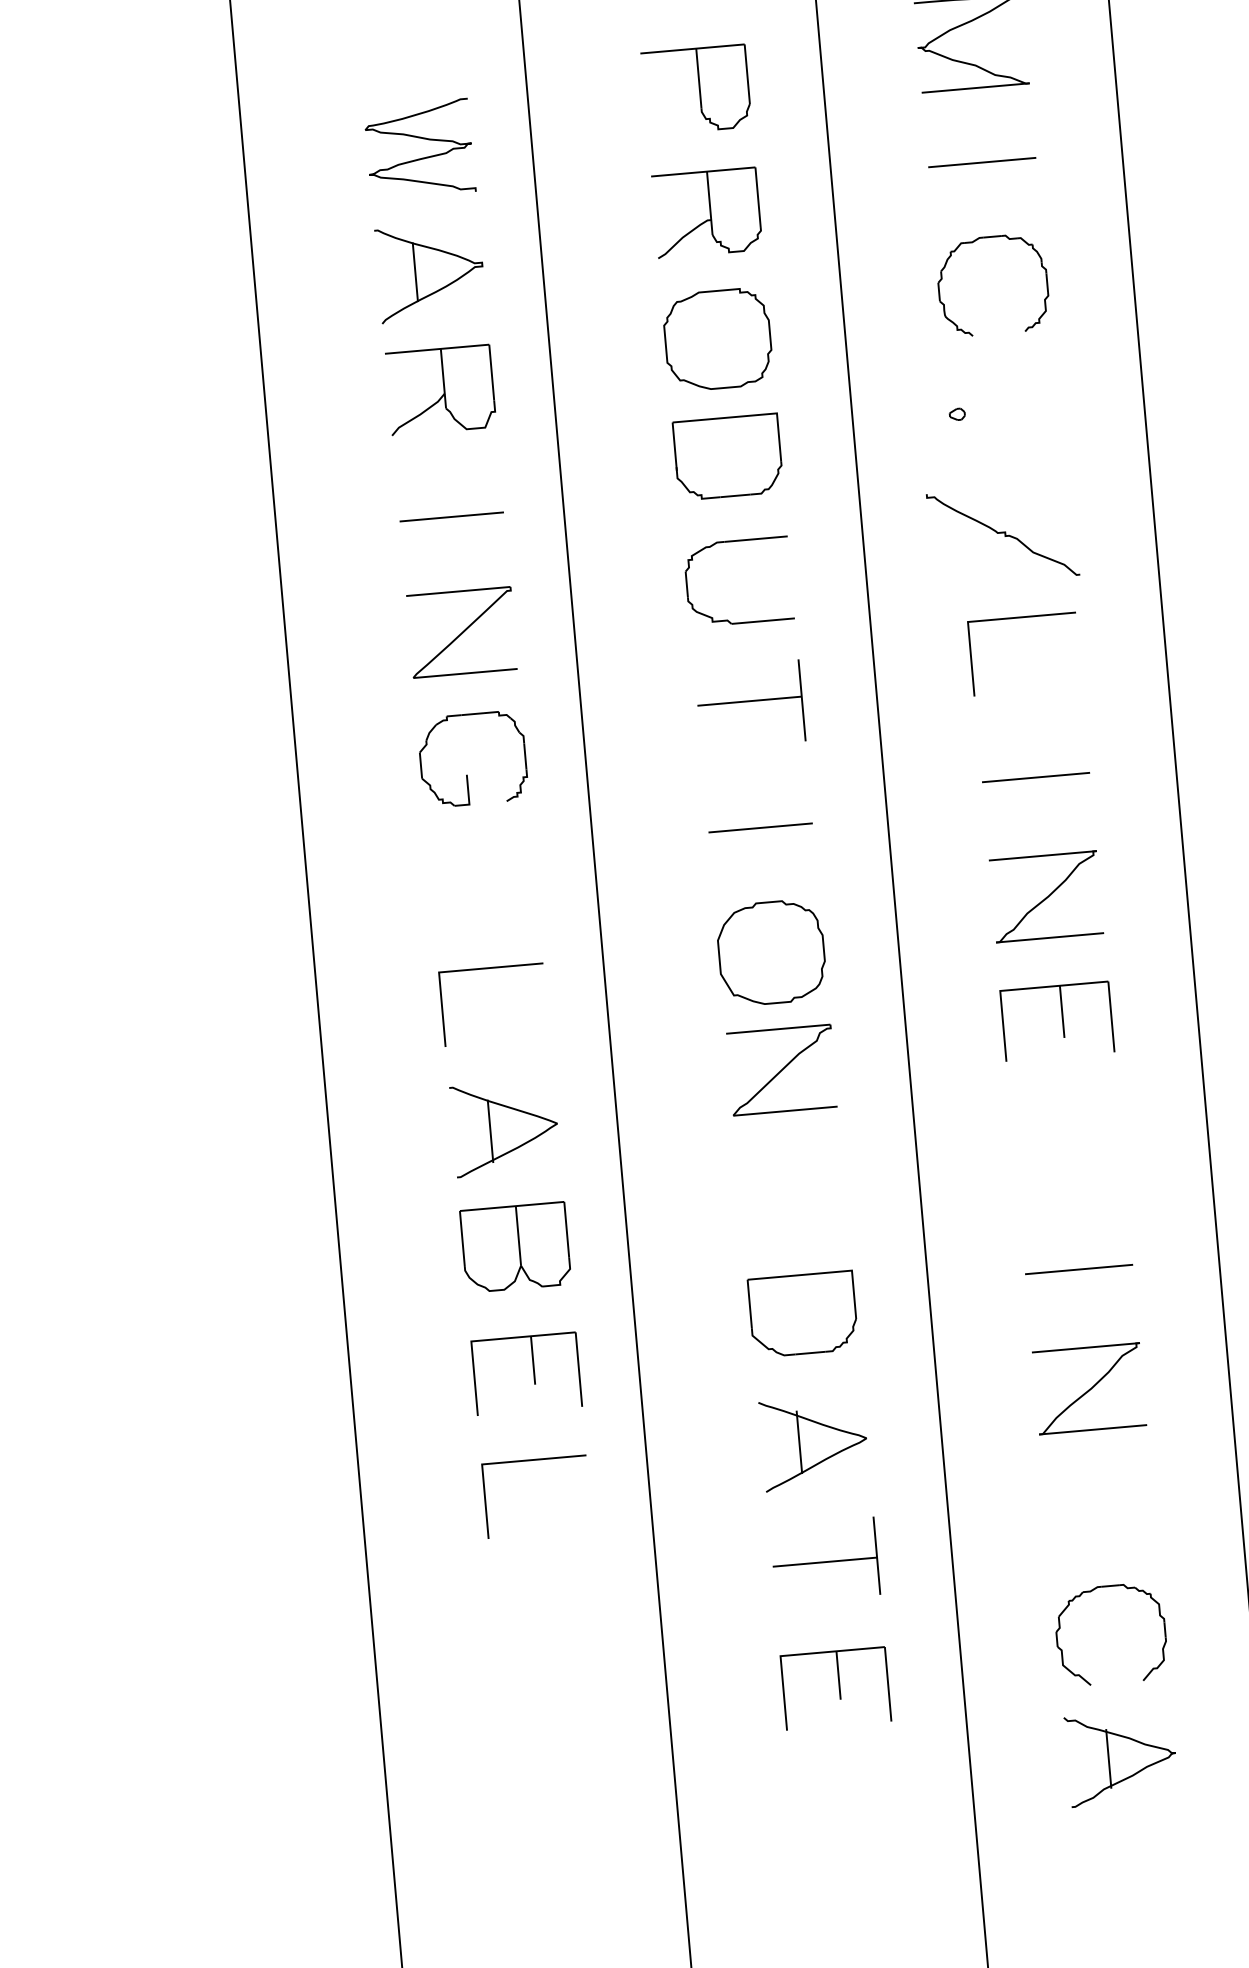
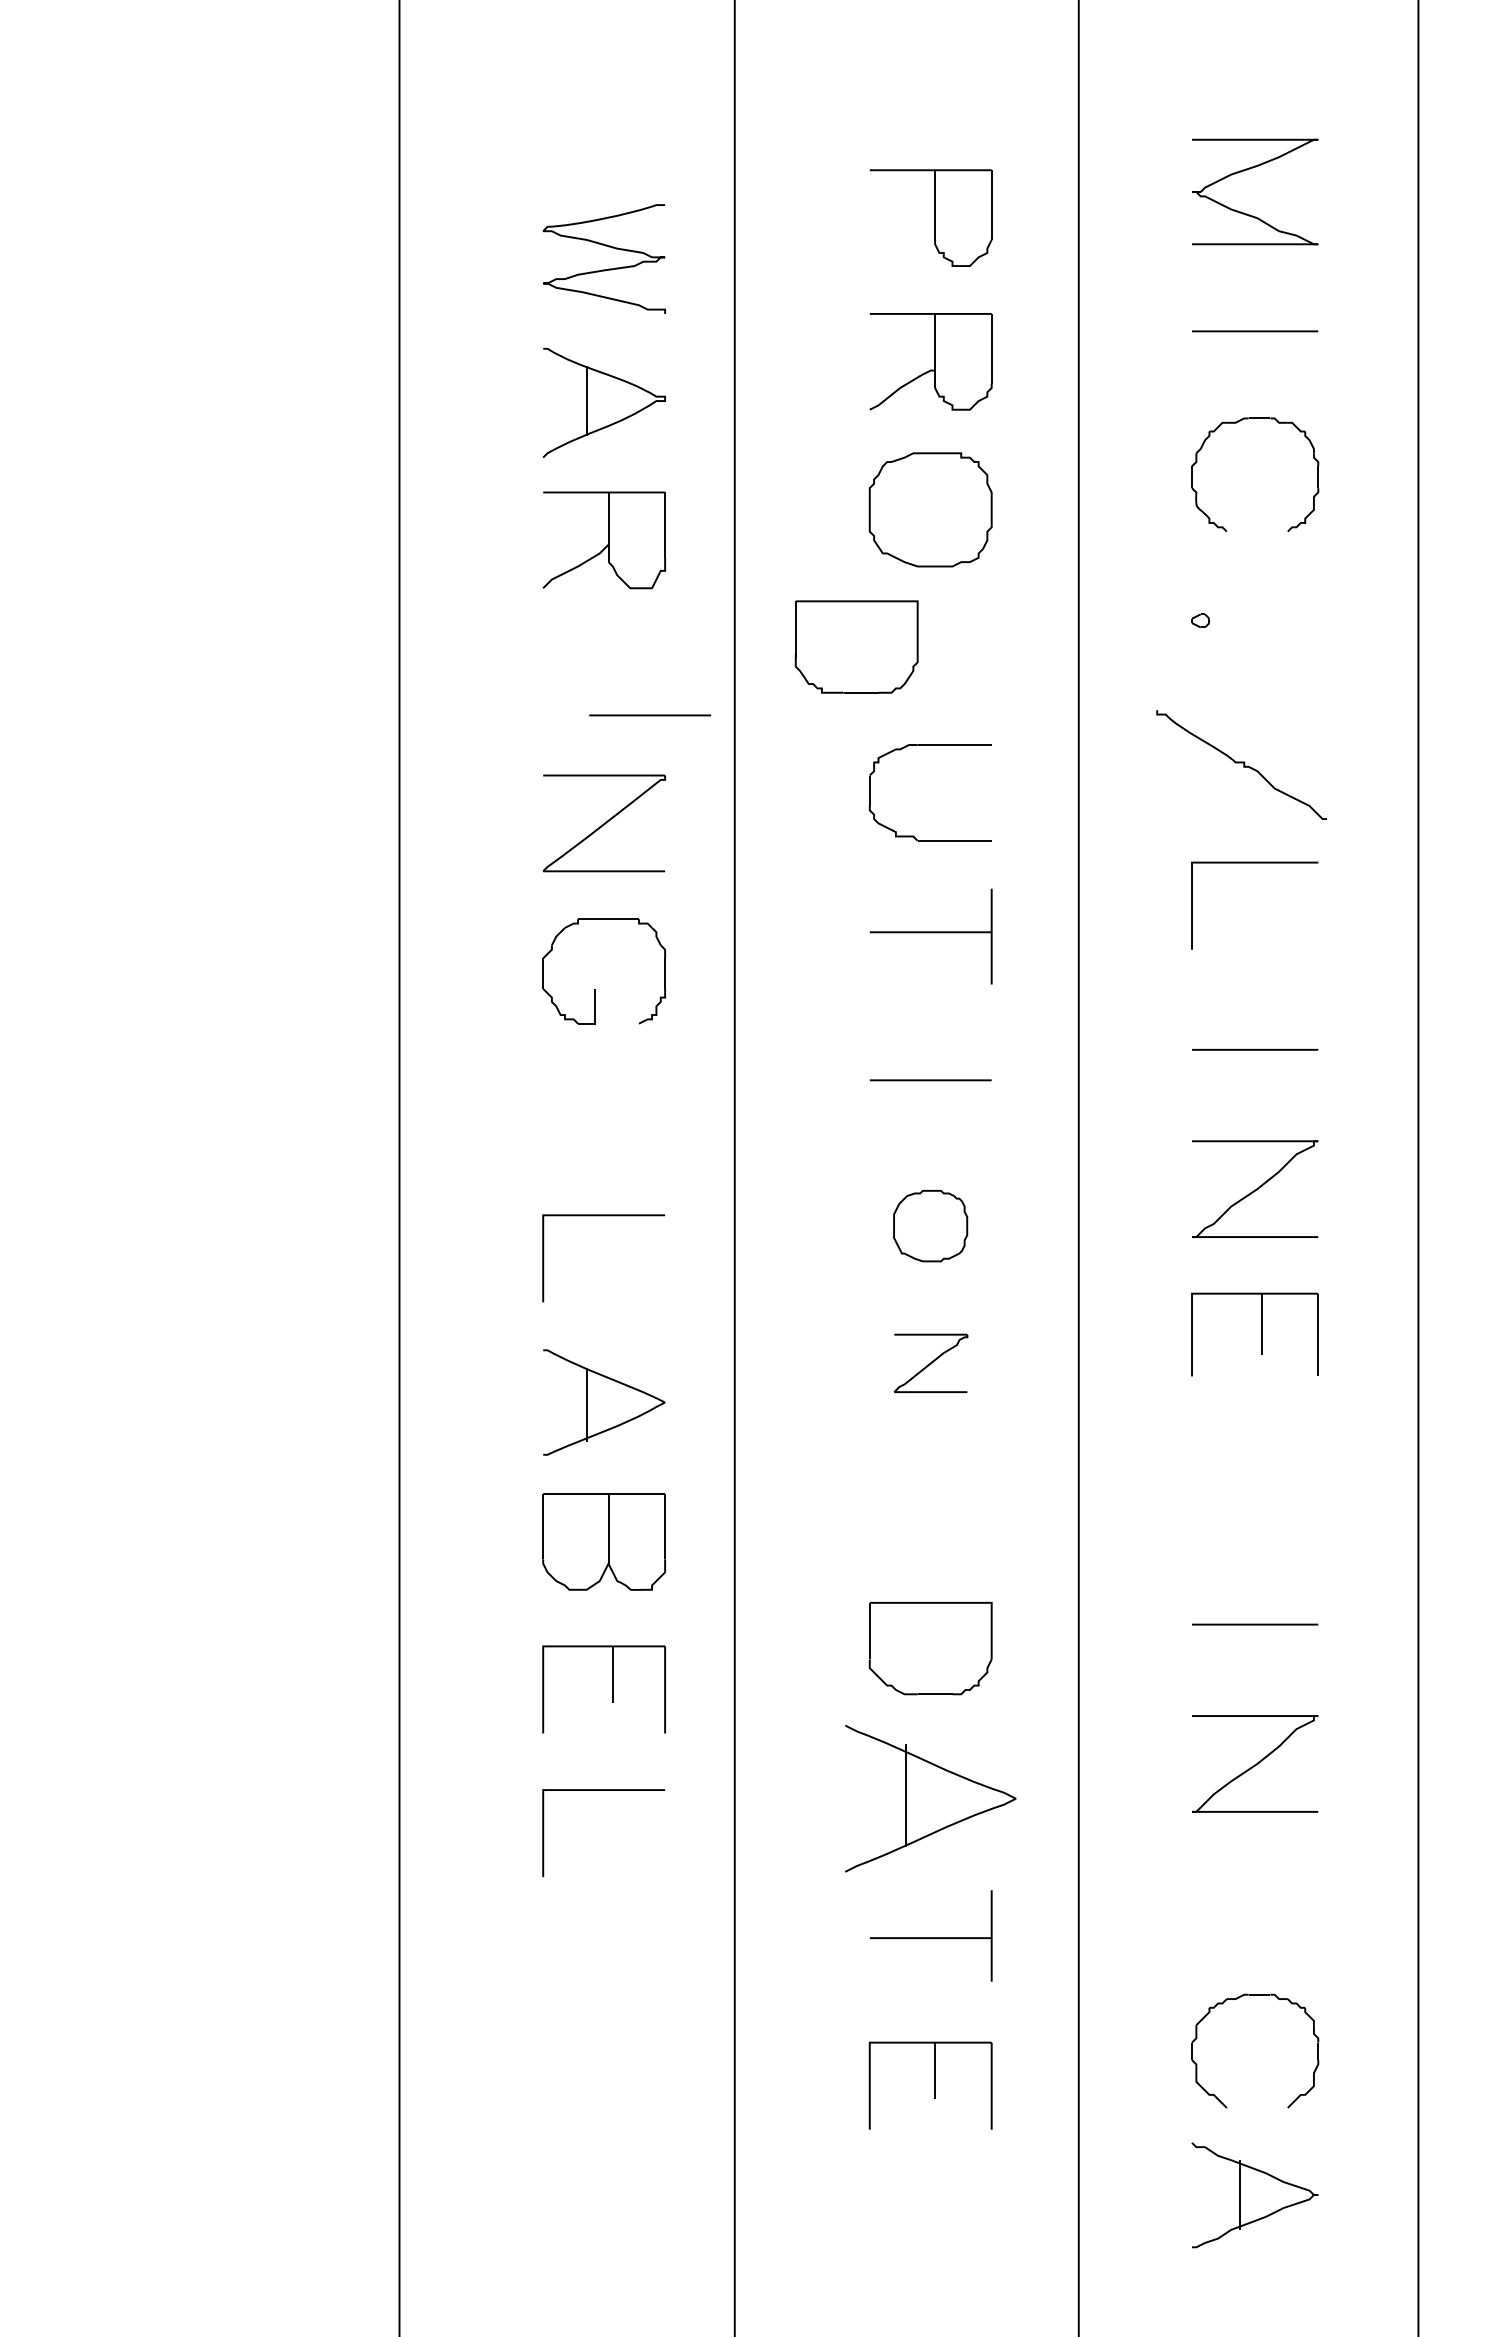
part: (727, 456) -> (856, 646), moved
line: (452, 516) -> (650, 715), moved
part: (771, 952) -> (930, 1225), size x0.6
part: (781, 1070) -> (930, 1363), size x0.6
part: (814, 1442) -> (930, 1798), size x1.4

